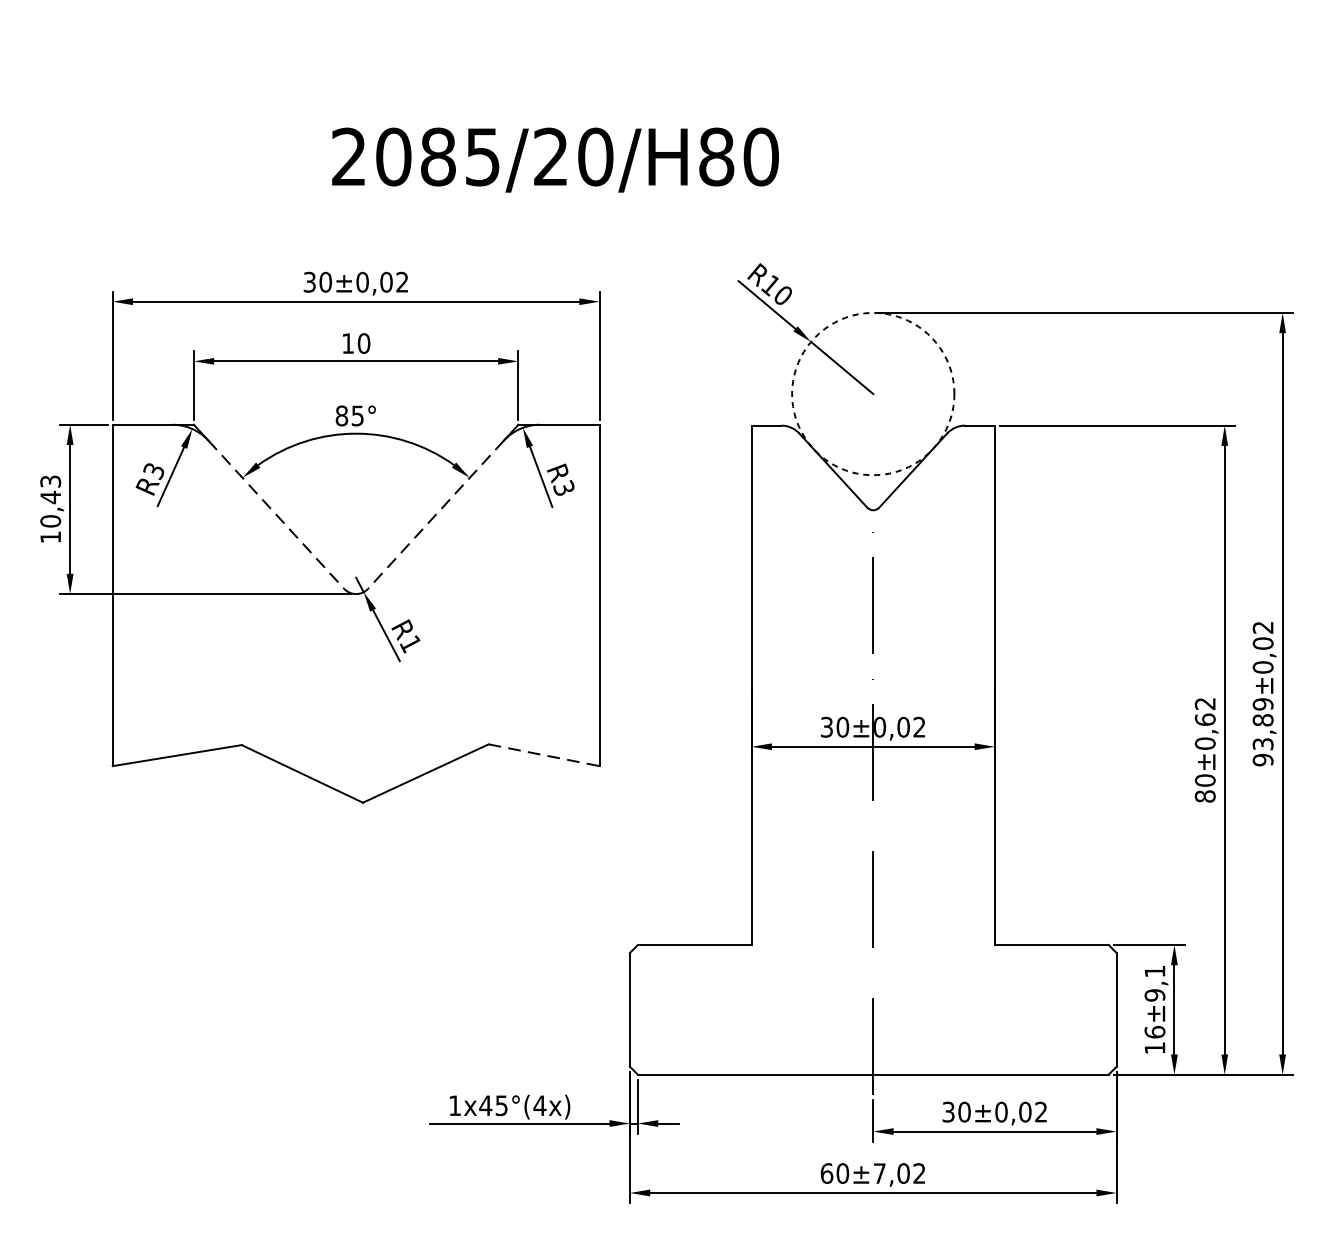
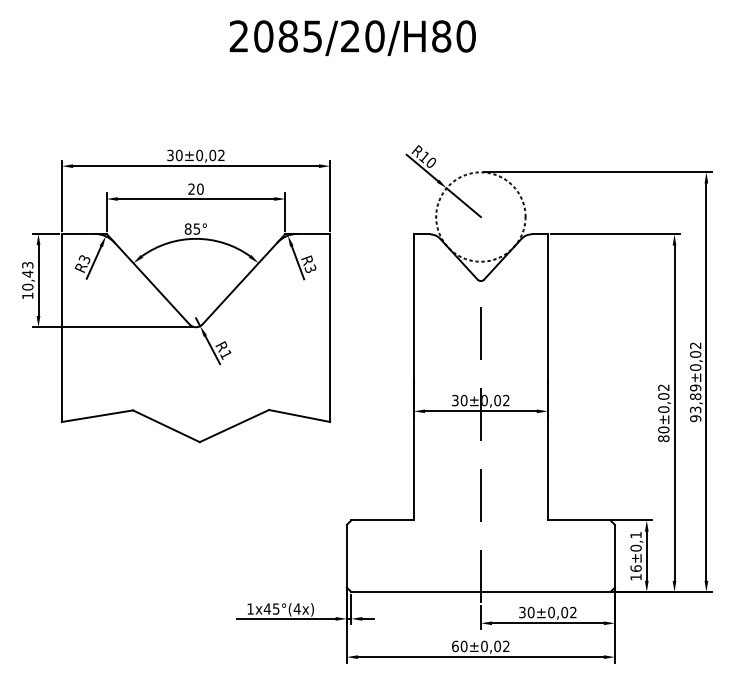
text: (554, 158) -> (352, 37), moved
text: (347, 342) -> (191, 188), 10 -> 20
line: (277, 514) -> (152, 283), dashed -> solid
line: (435, 514) -> (239, 283), dashed -> solid
text: (1204, 719) -> (663, 396), 80±0,62 -> 80±0,02
line: (545, 756) -> (300, 416), dashed -> solid
text: (1153, 995) -> (635, 548), 16±9,1 -> 16±0,1
text: (879, 1173) -> (484, 646), 60±7,02 -> 60±0,02

